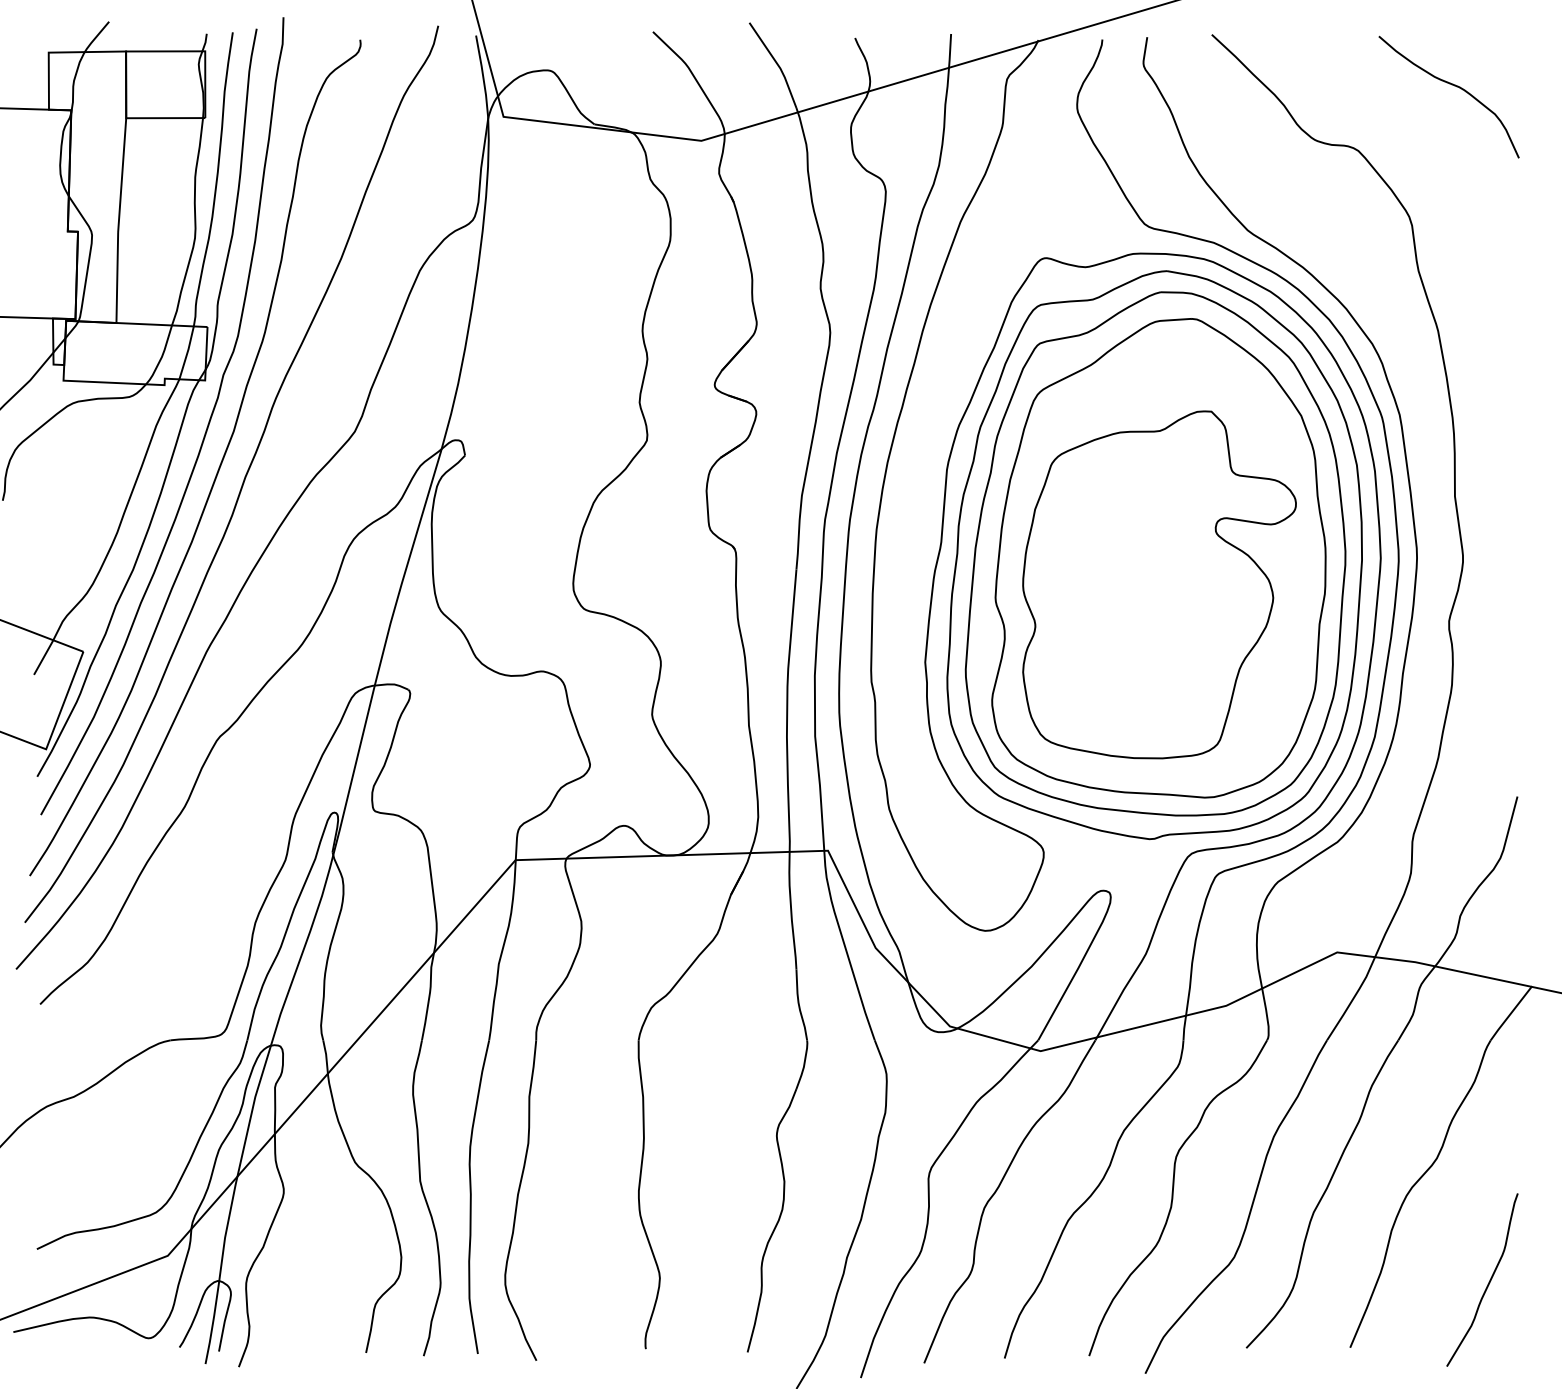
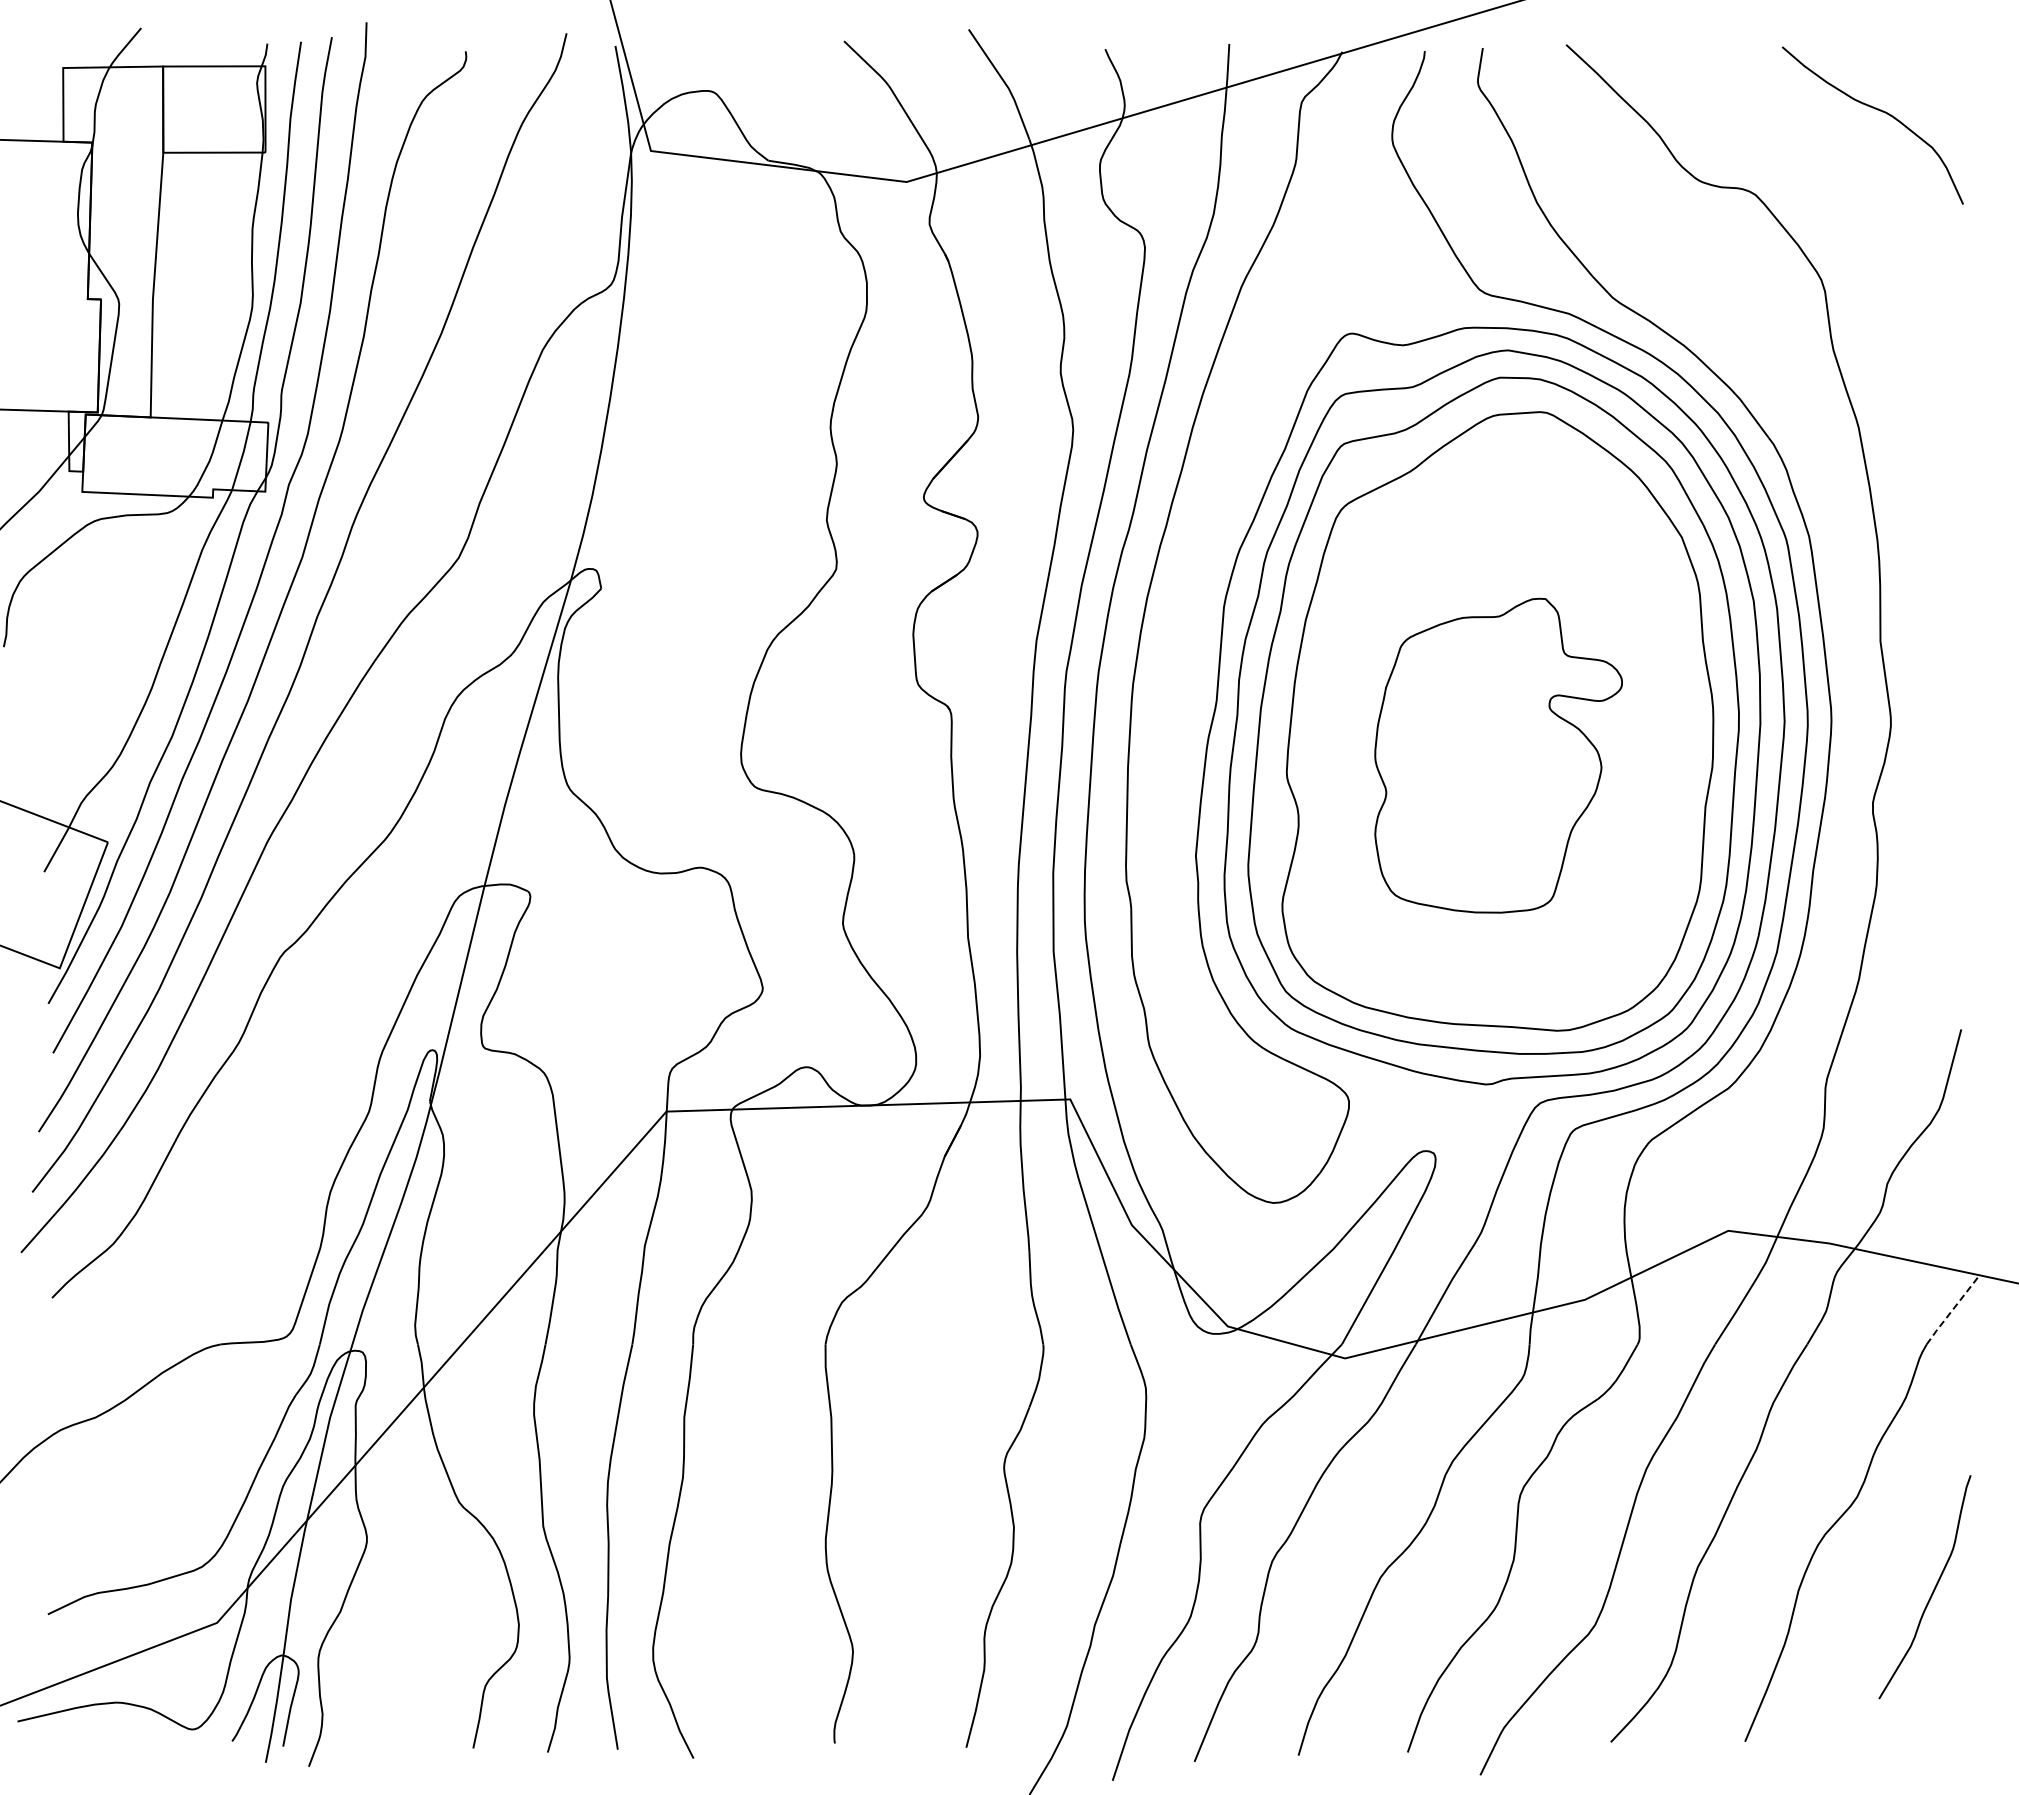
part: (1159, 584) -> (1498, 755), size x0.7
line: (1510, 1013) -> (1952, 1309), solid -> dashed
curve: (1488, 1283) -> (1932, 1591), moved

